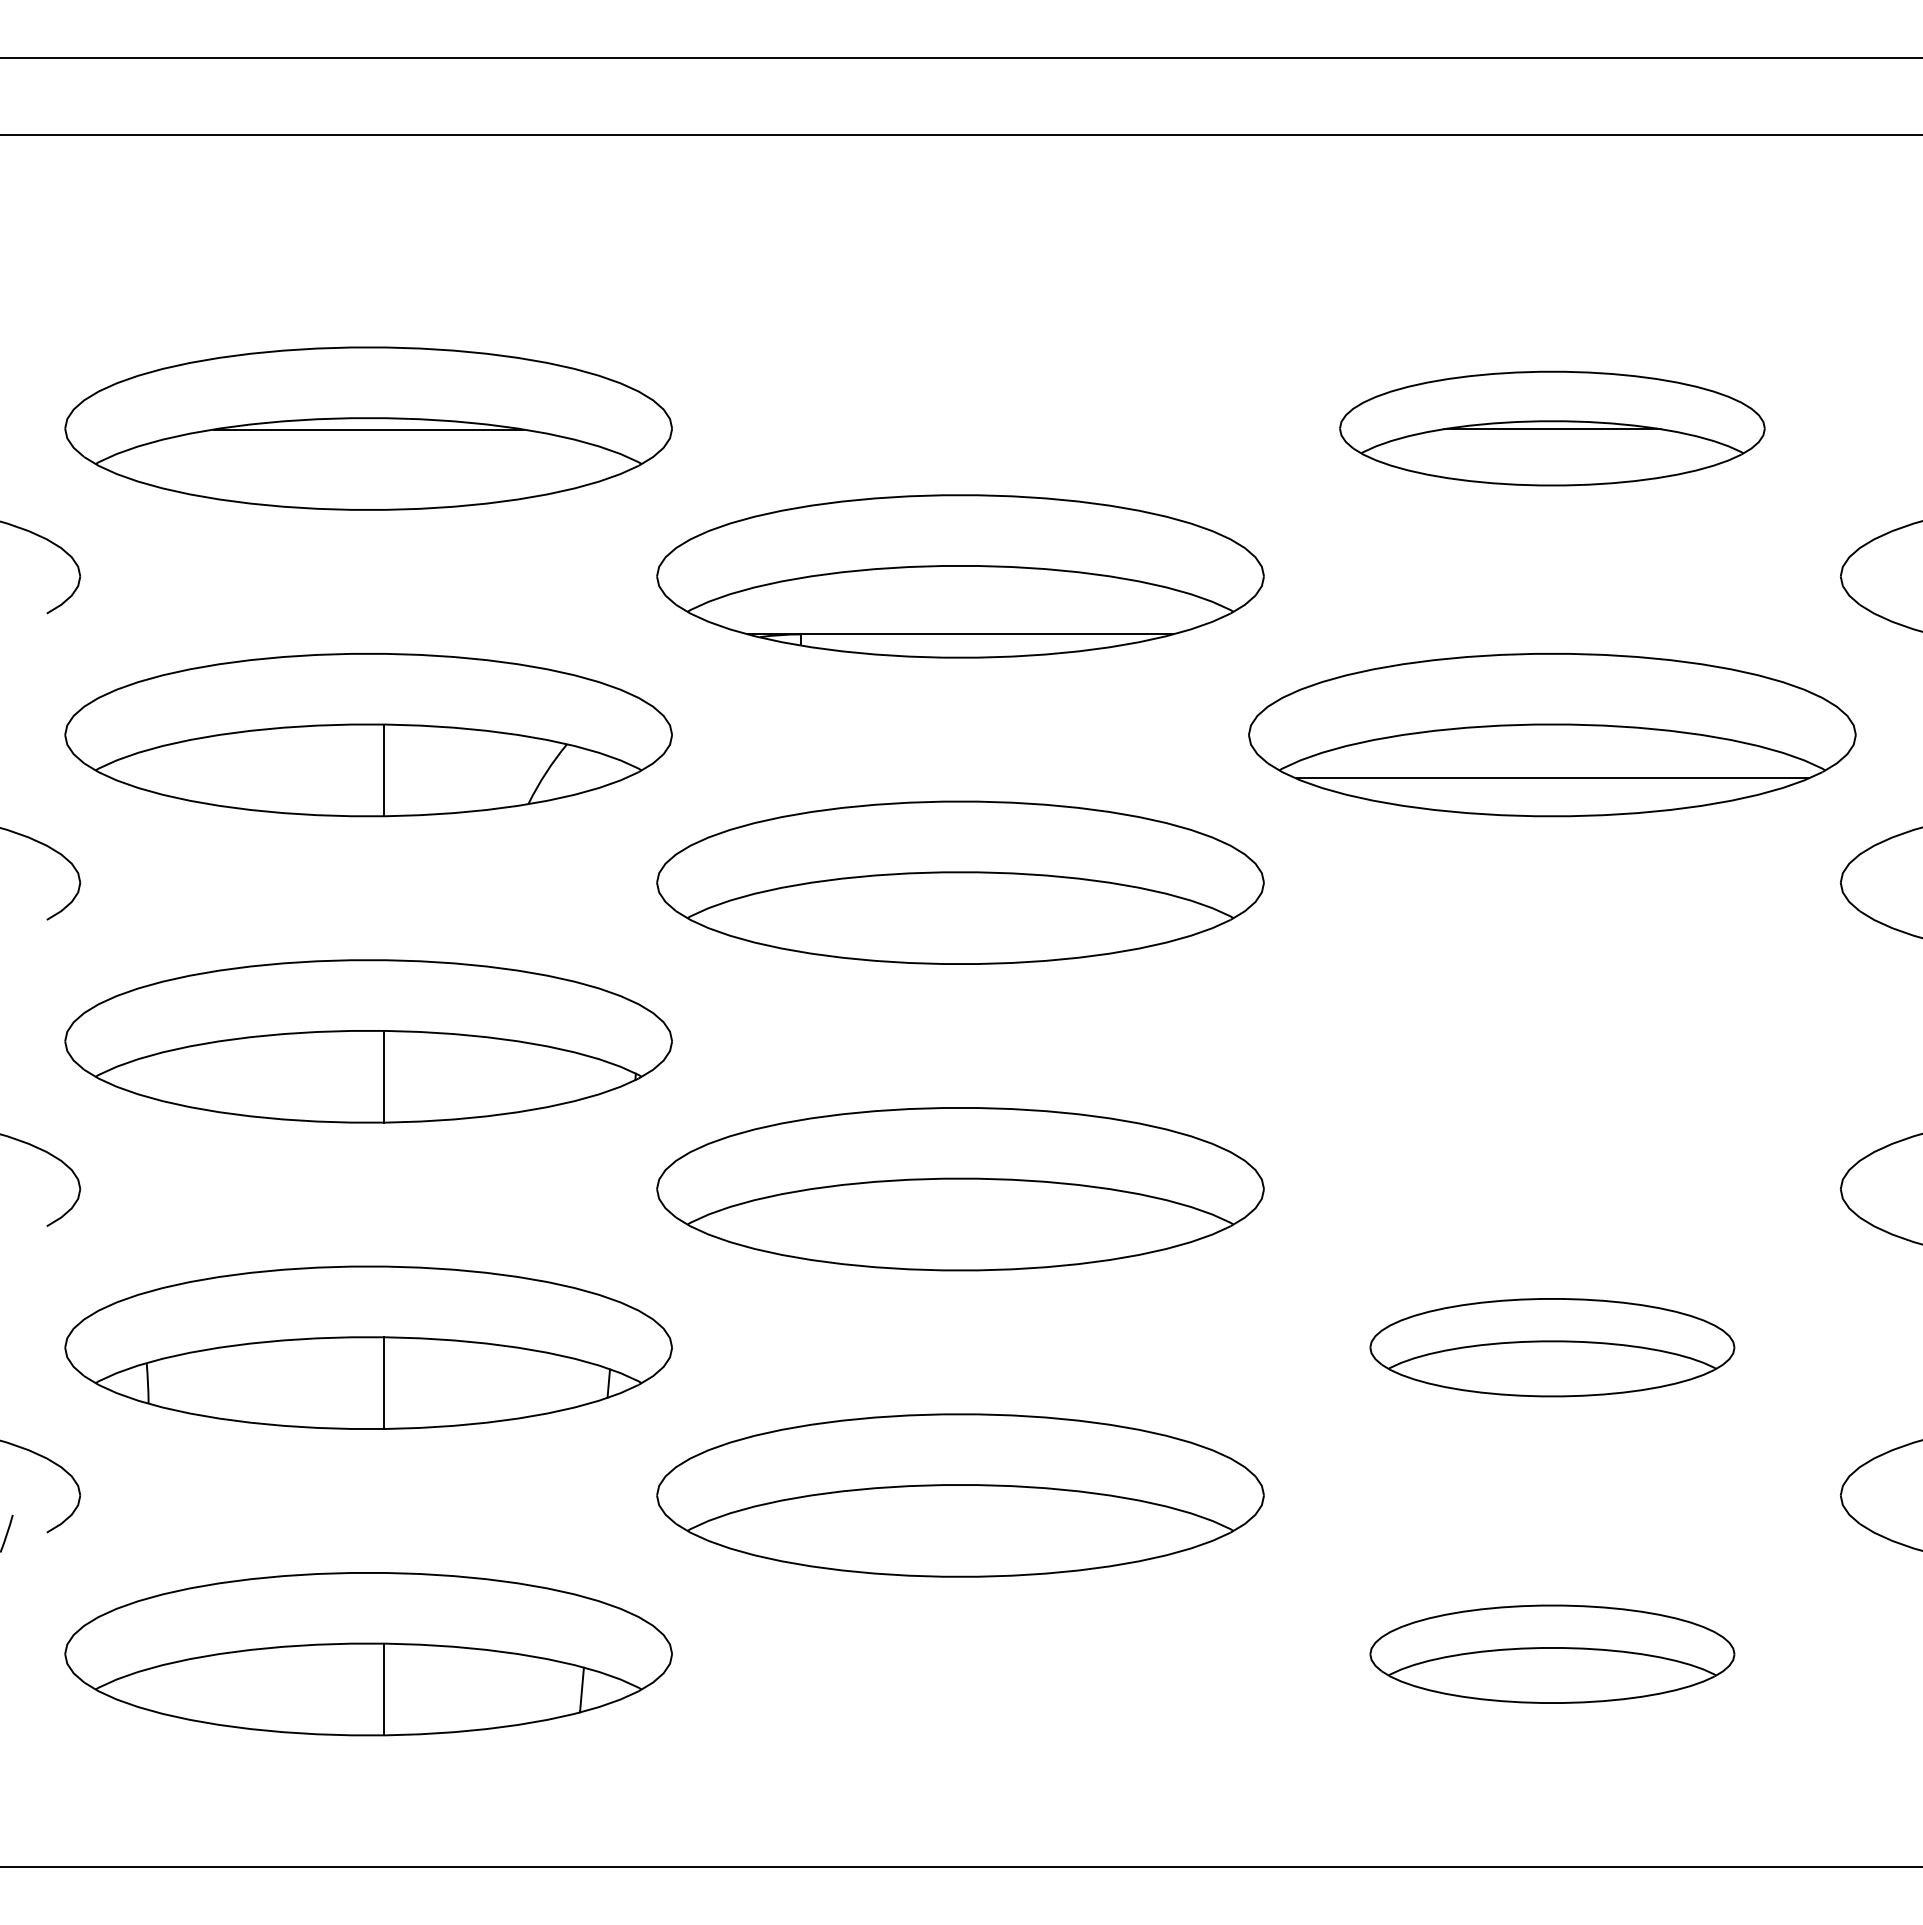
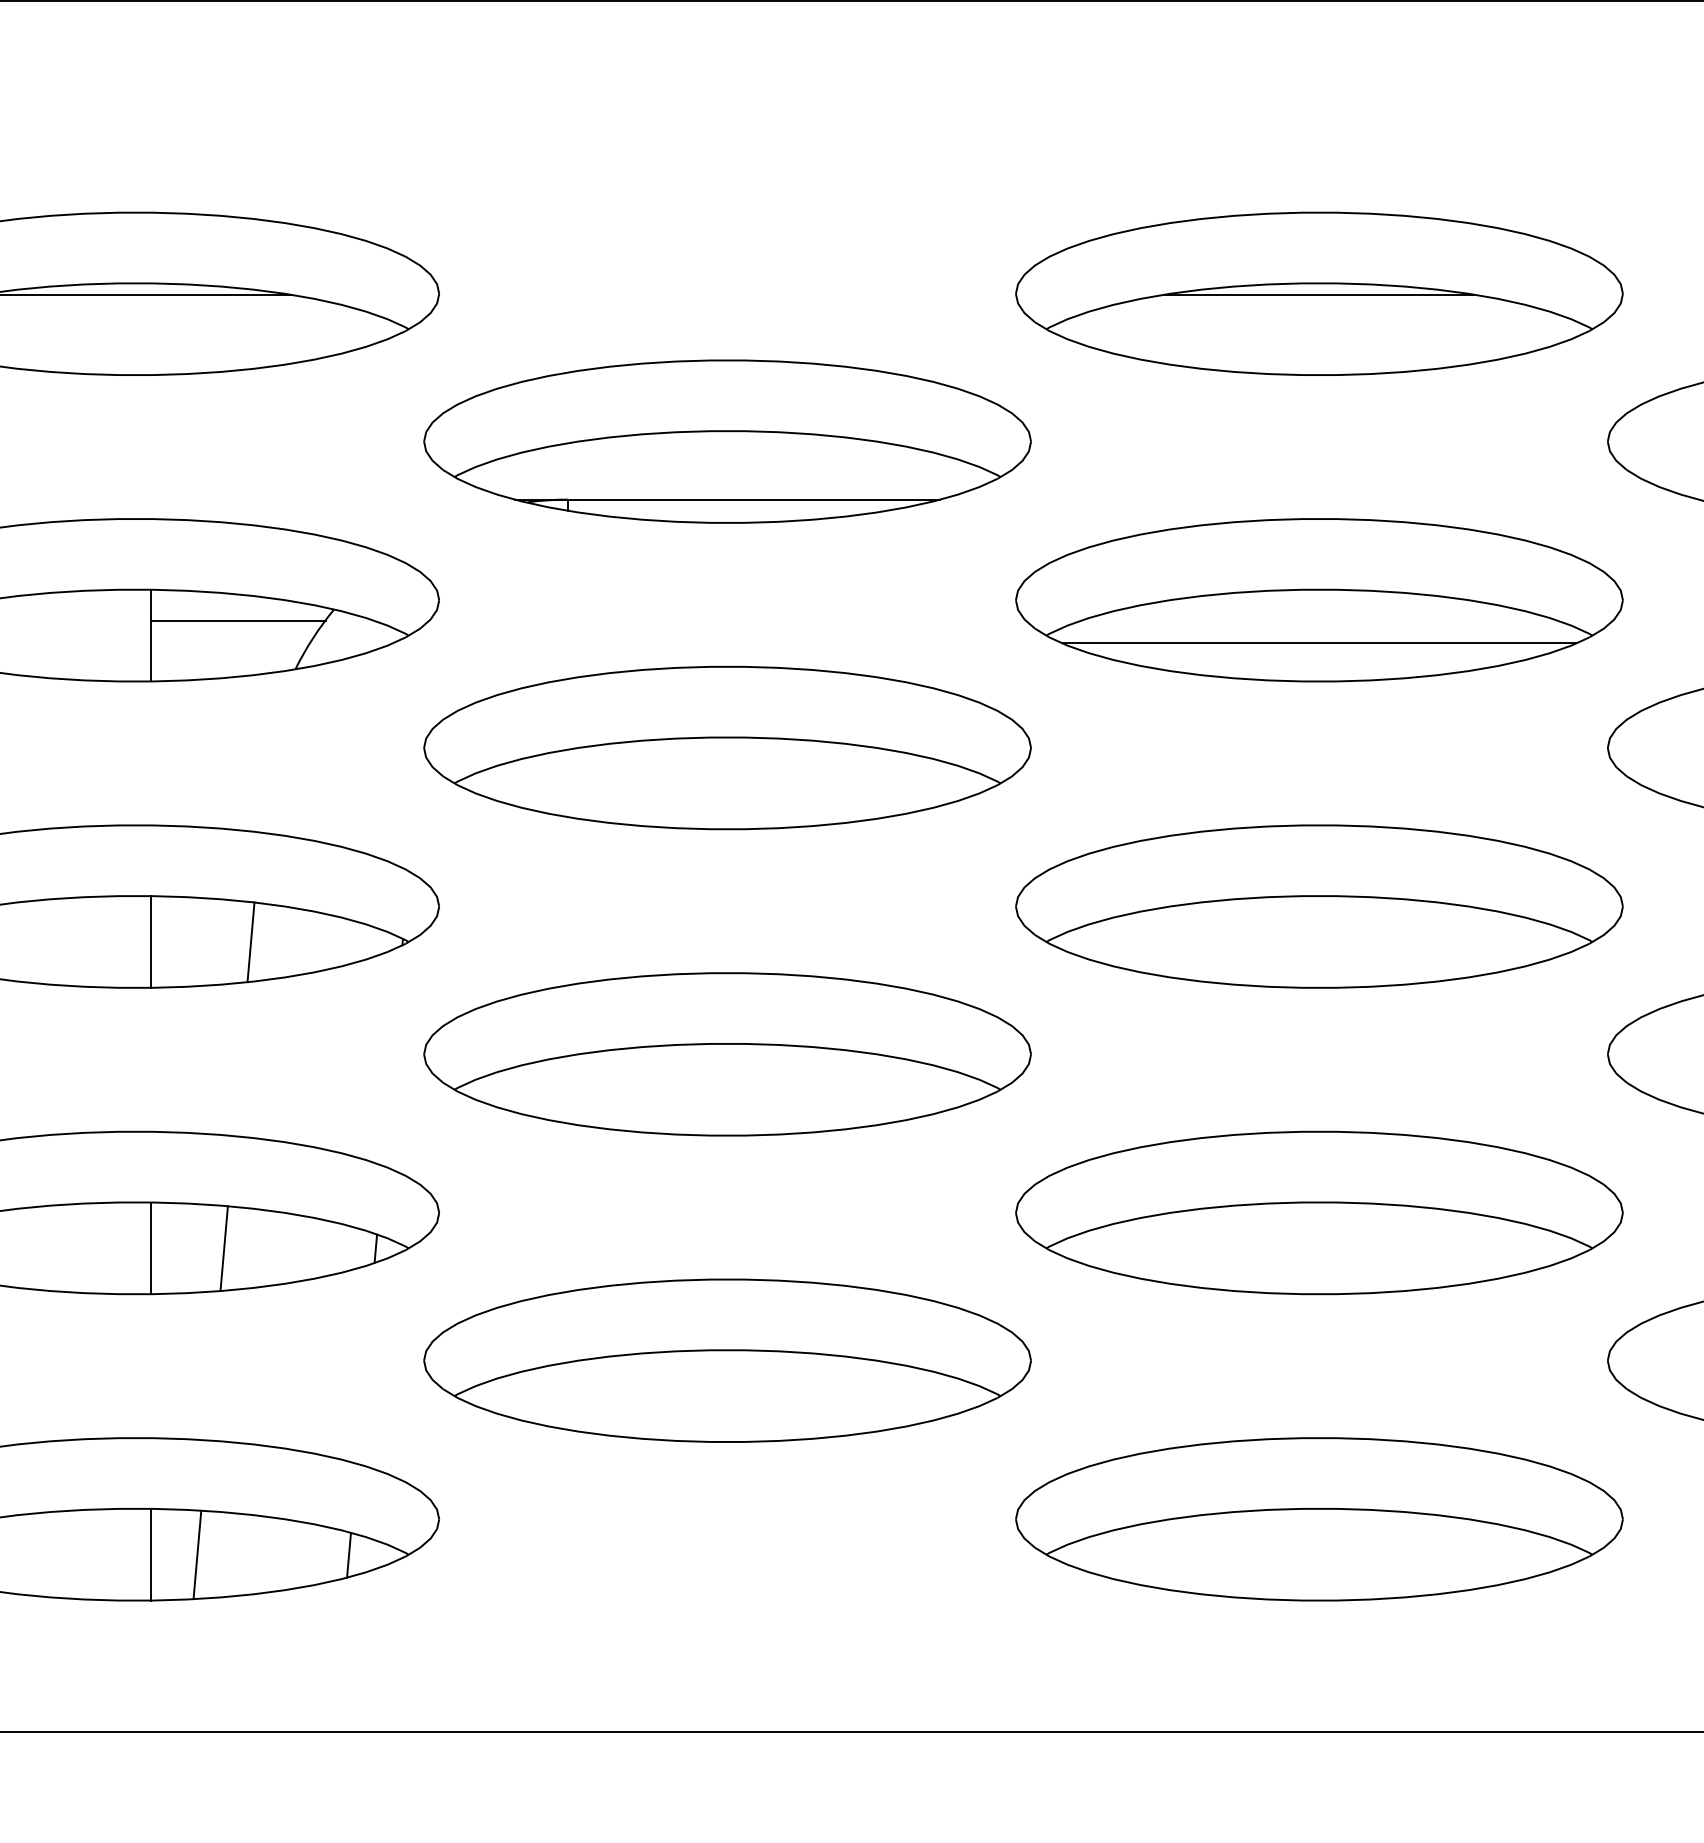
part: (1552, 428) -> (1319, 293), size x1.43
line: (470, 755) -> (237, 620), added
part: (1552, 1041) -> (1319, 906), added
line: (483, 1076) -> (250, 941), added
part: (1552, 1347) -> (1319, 1212), size x1.67
line: (456, 1383) -> (223, 1248), added
part: (1552, 1654) -> (1319, 1519), size x1.67
line: (430, 1689) -> (197, 1554), added

